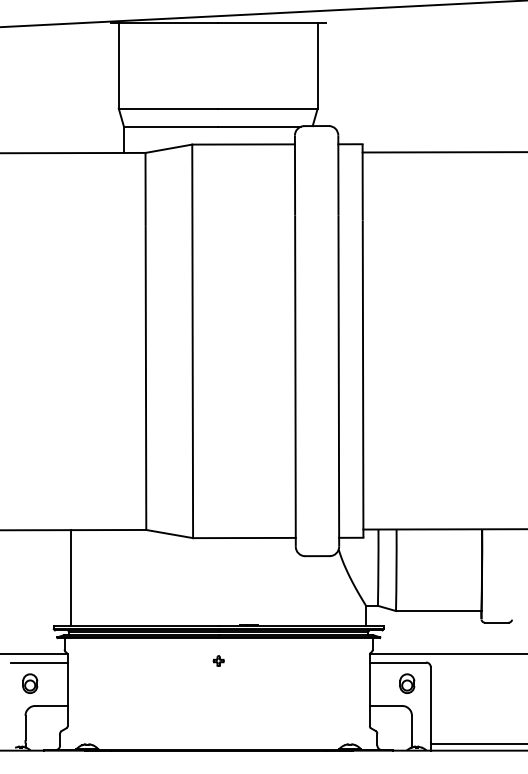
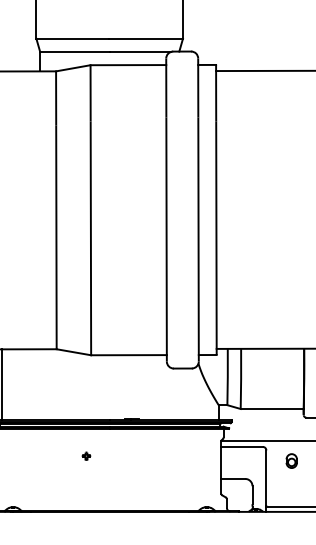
part: (218, 660) -> (86, 455), moved
part: (407, 683) -> (291, 460), moved

